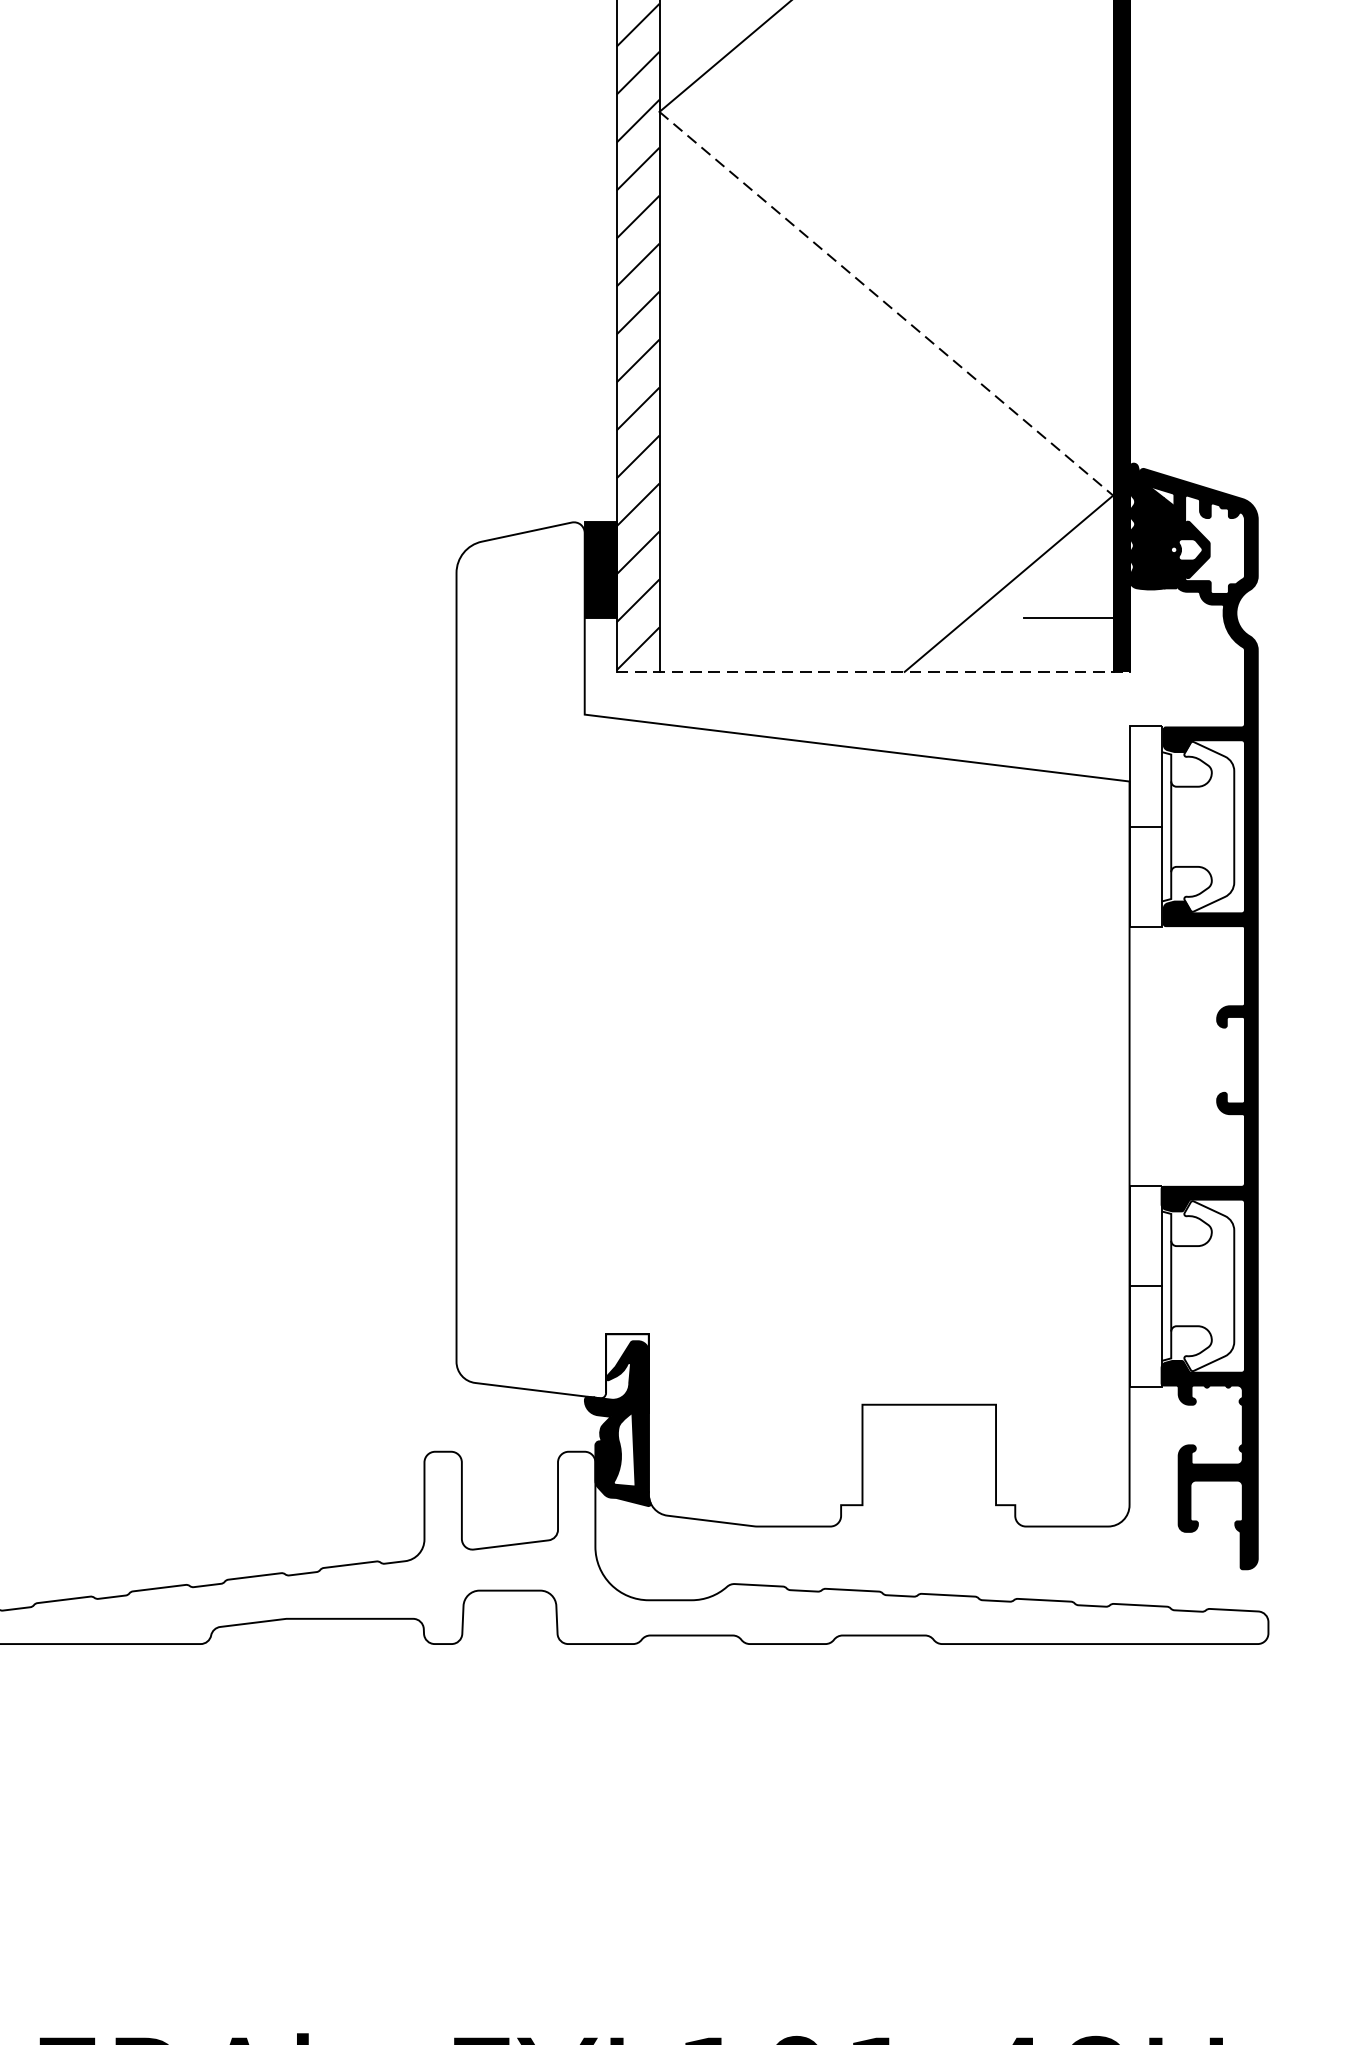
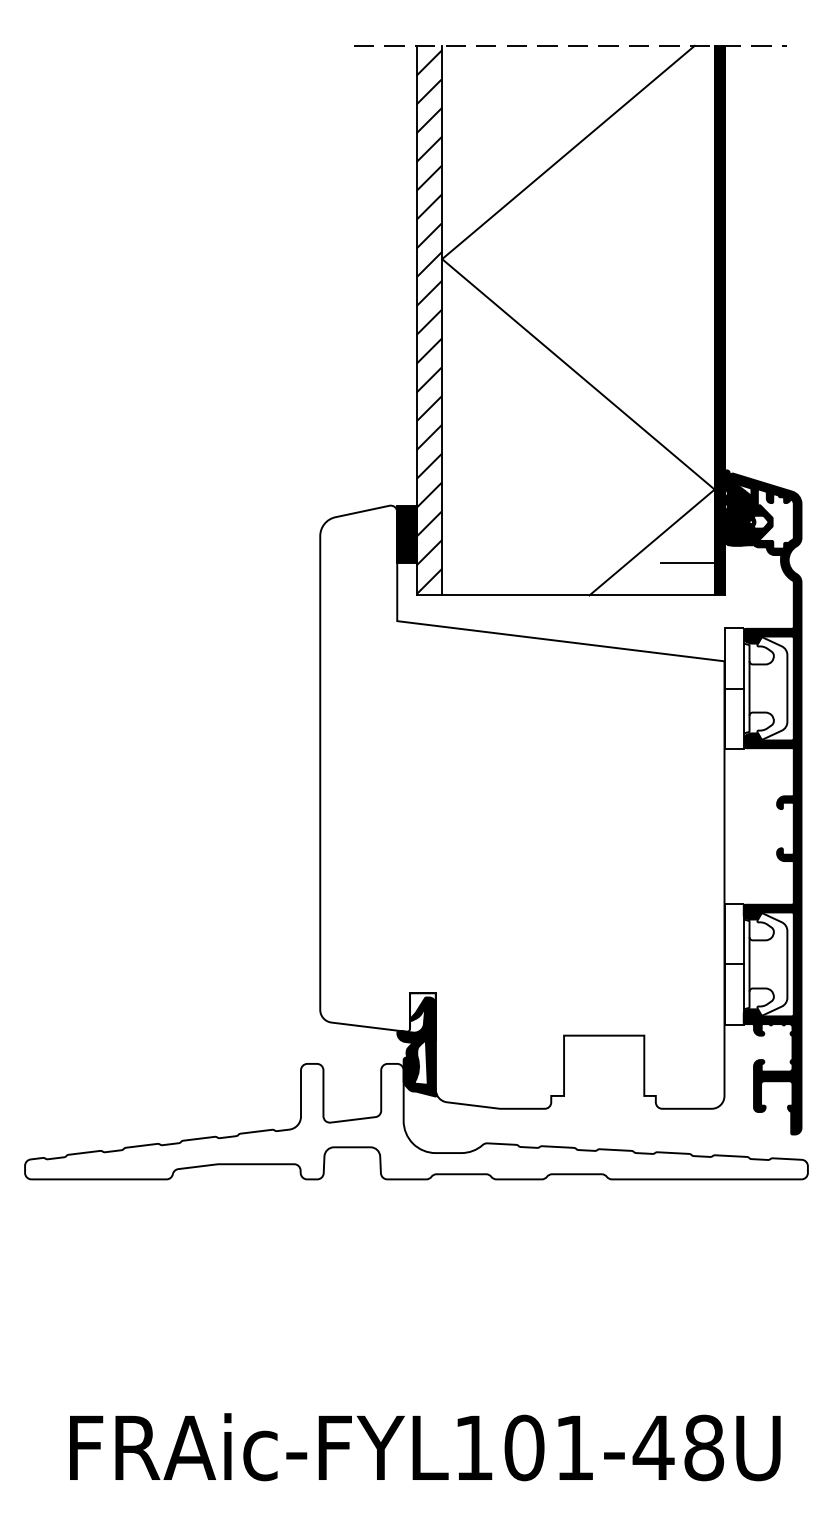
line: (886, 303) -> (578, 374), dashed -> solid
line: (873, 671) -> (570, 595), dashed -> solid

